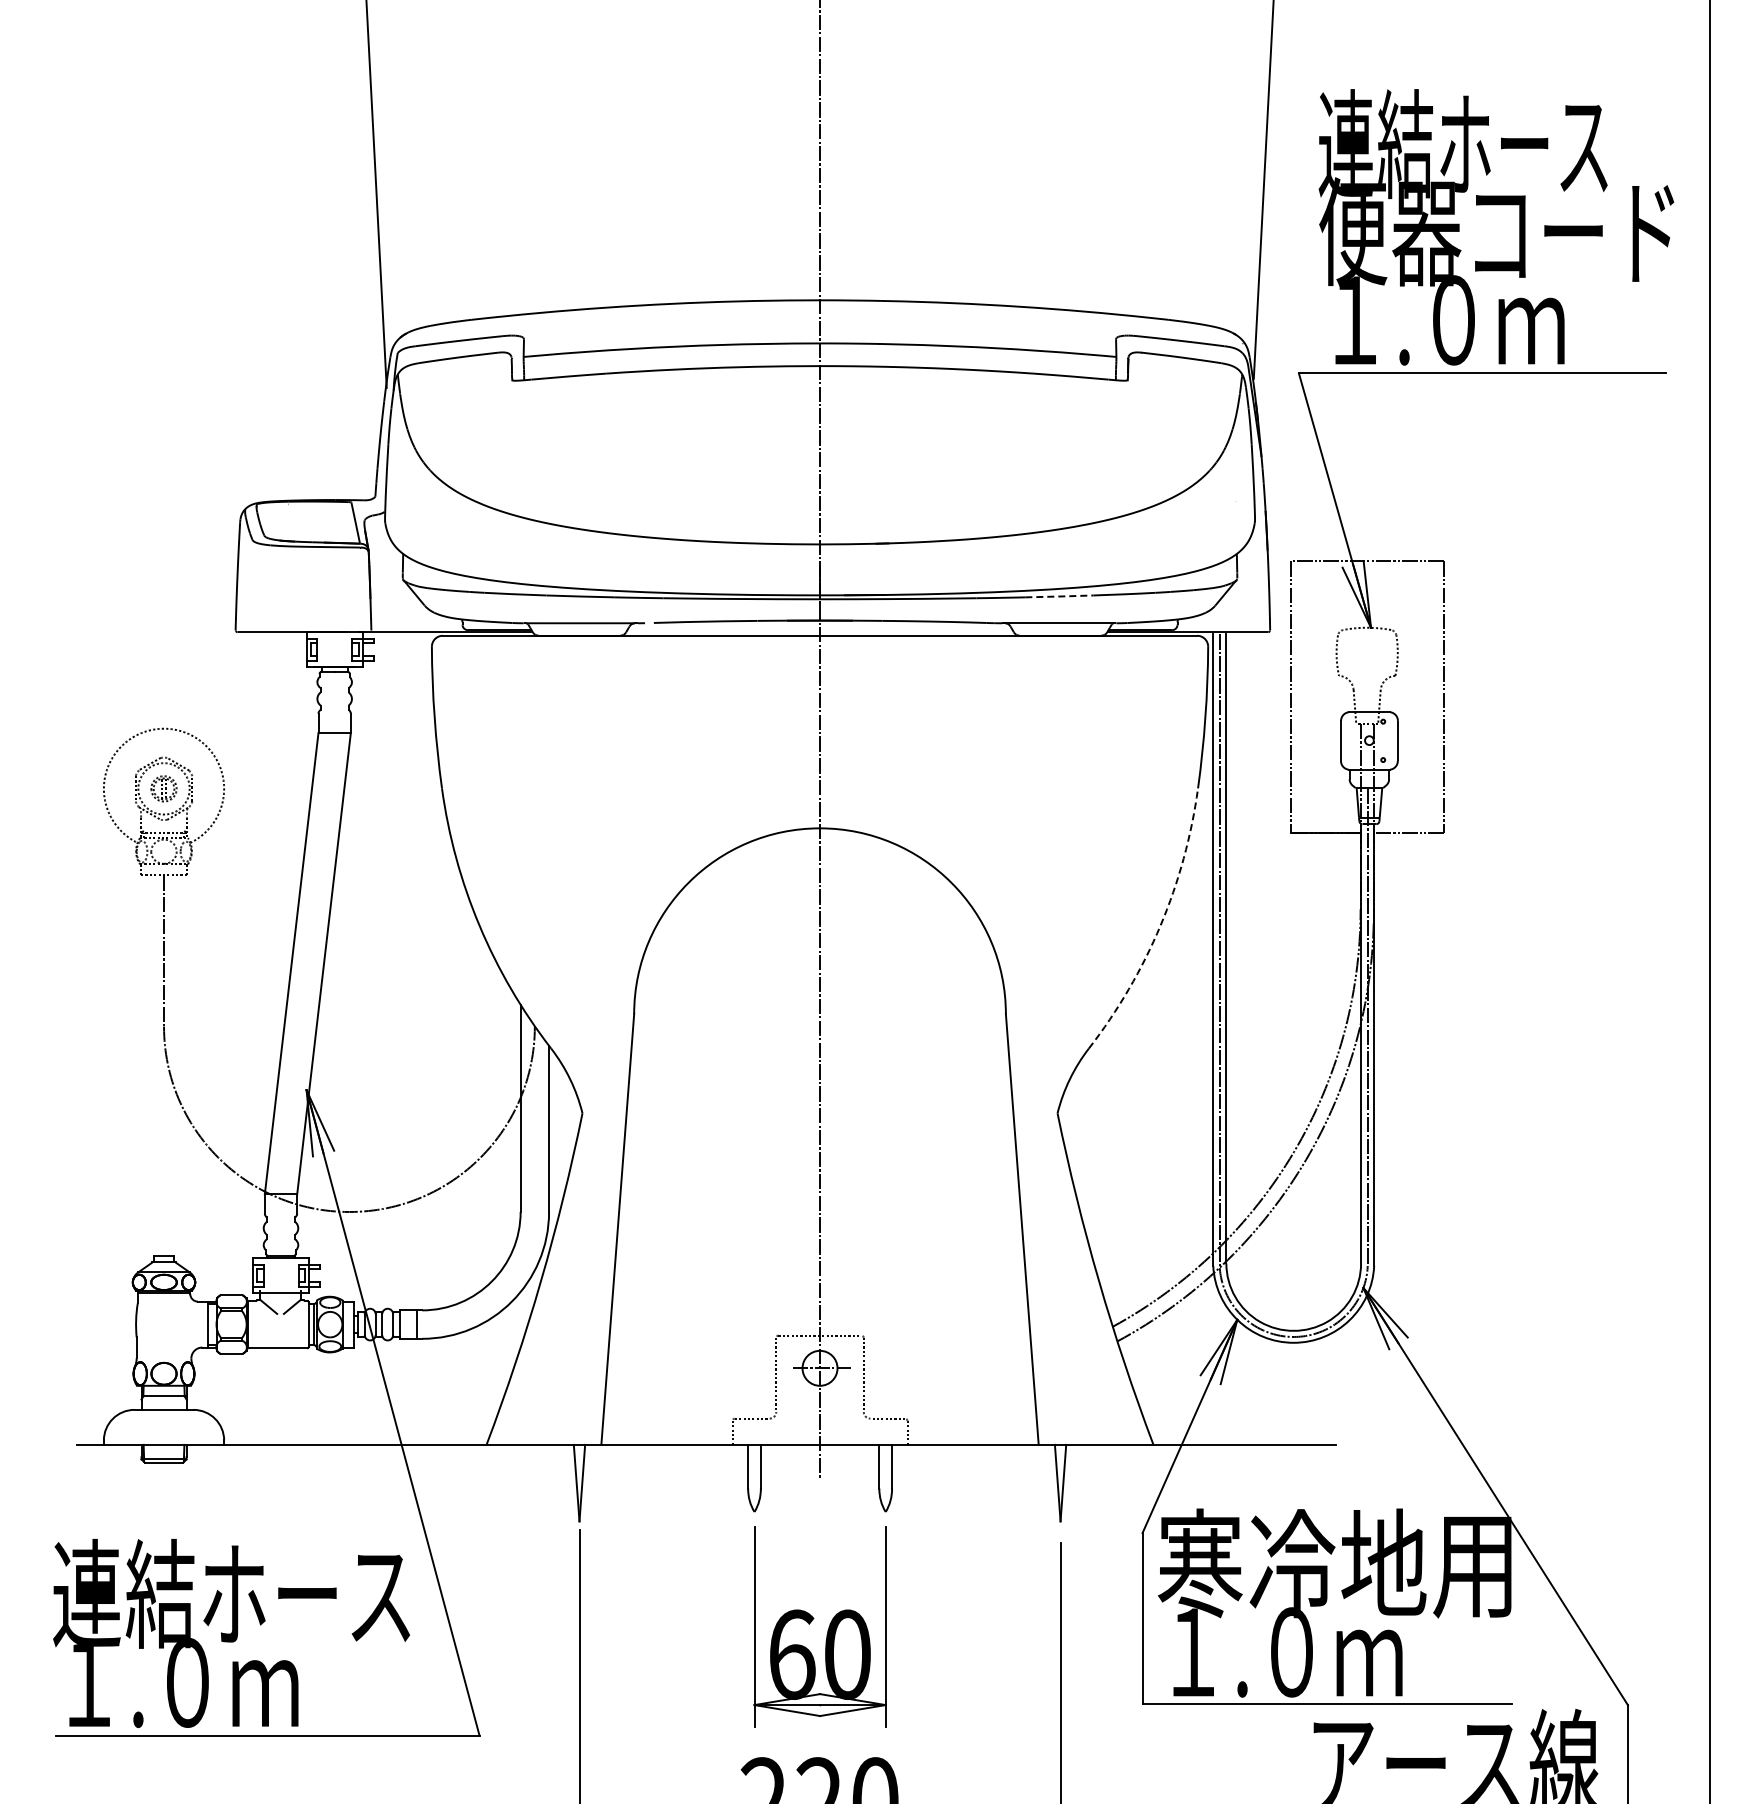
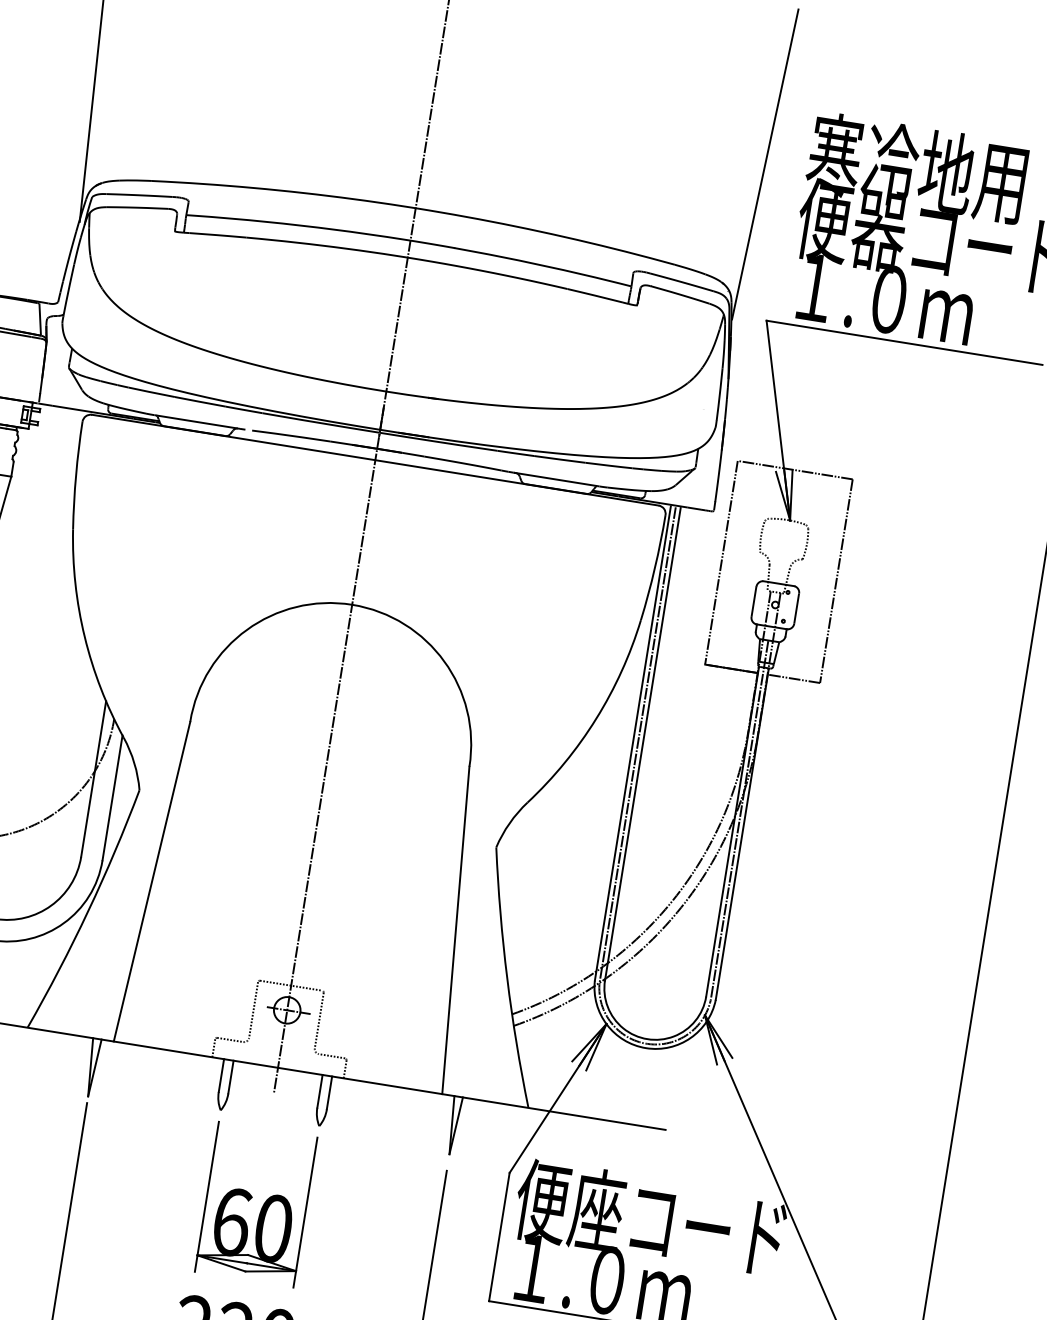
text: (1462, 144) -> (916, 168), 連結ホース -> 寒冷地用
line: (1060, 596) -> (560, 459), dashed -> solid
arc: (1160, 925) -> (596, 718), dashed -> solid
text: (1334, 1563) -> (650, 1218), 寒冷地用 -> 便座コード

